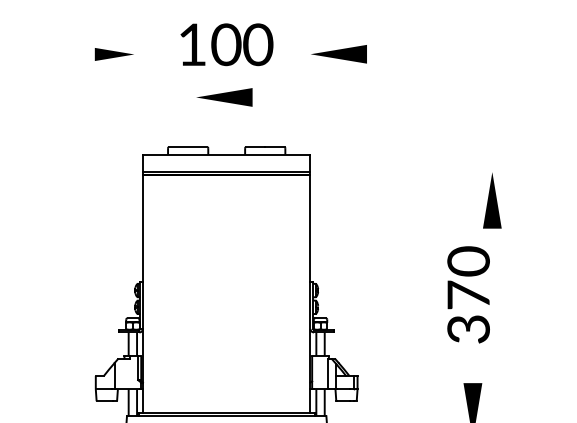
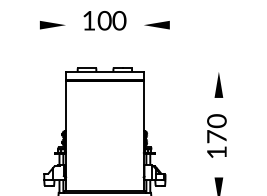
part: (113, 54) -> (52, 25), size x1.43
part: (223, 98) -> (103, 45), removed
part: (491, 199) -> (218, 84), moved
text: (467, 329) -> (216, 152), 370 -> 170

